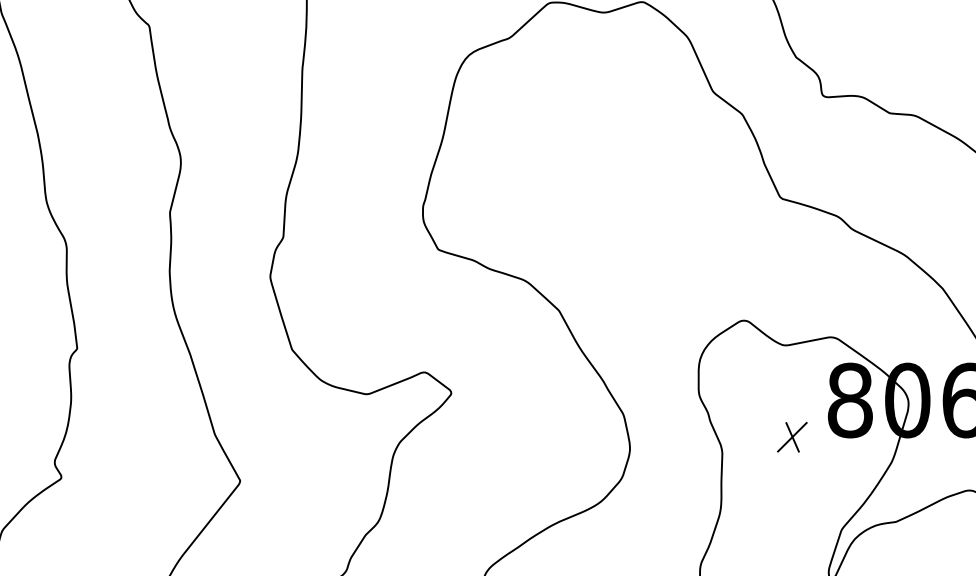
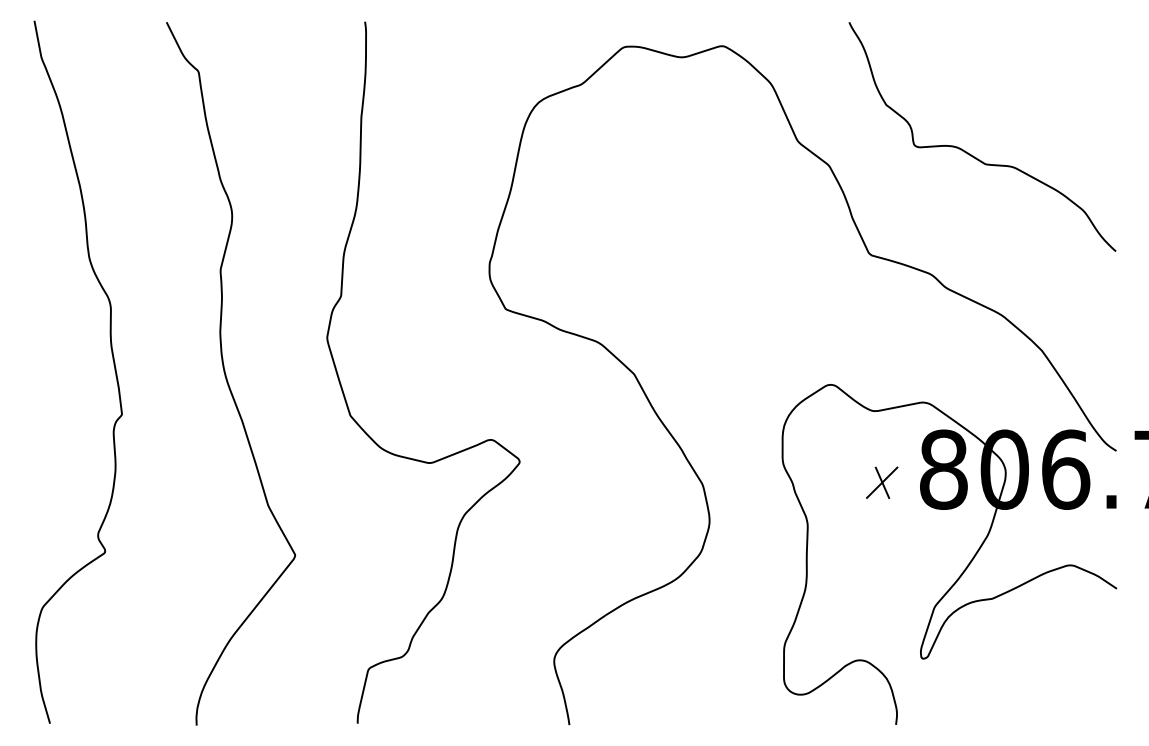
part: (792, 436) -> (882, 482), moved

